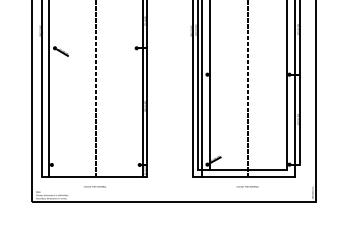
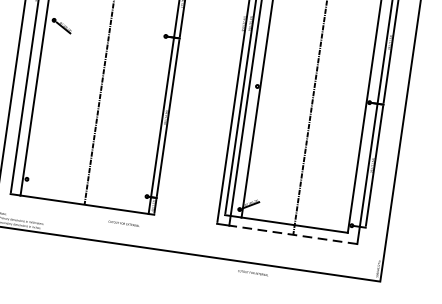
line: (248, 177) -> (293, 235), solid -> dashed
text: (94, 186) -> (123, 223), moved
text: (247, 186) -> (253, 272), moved

